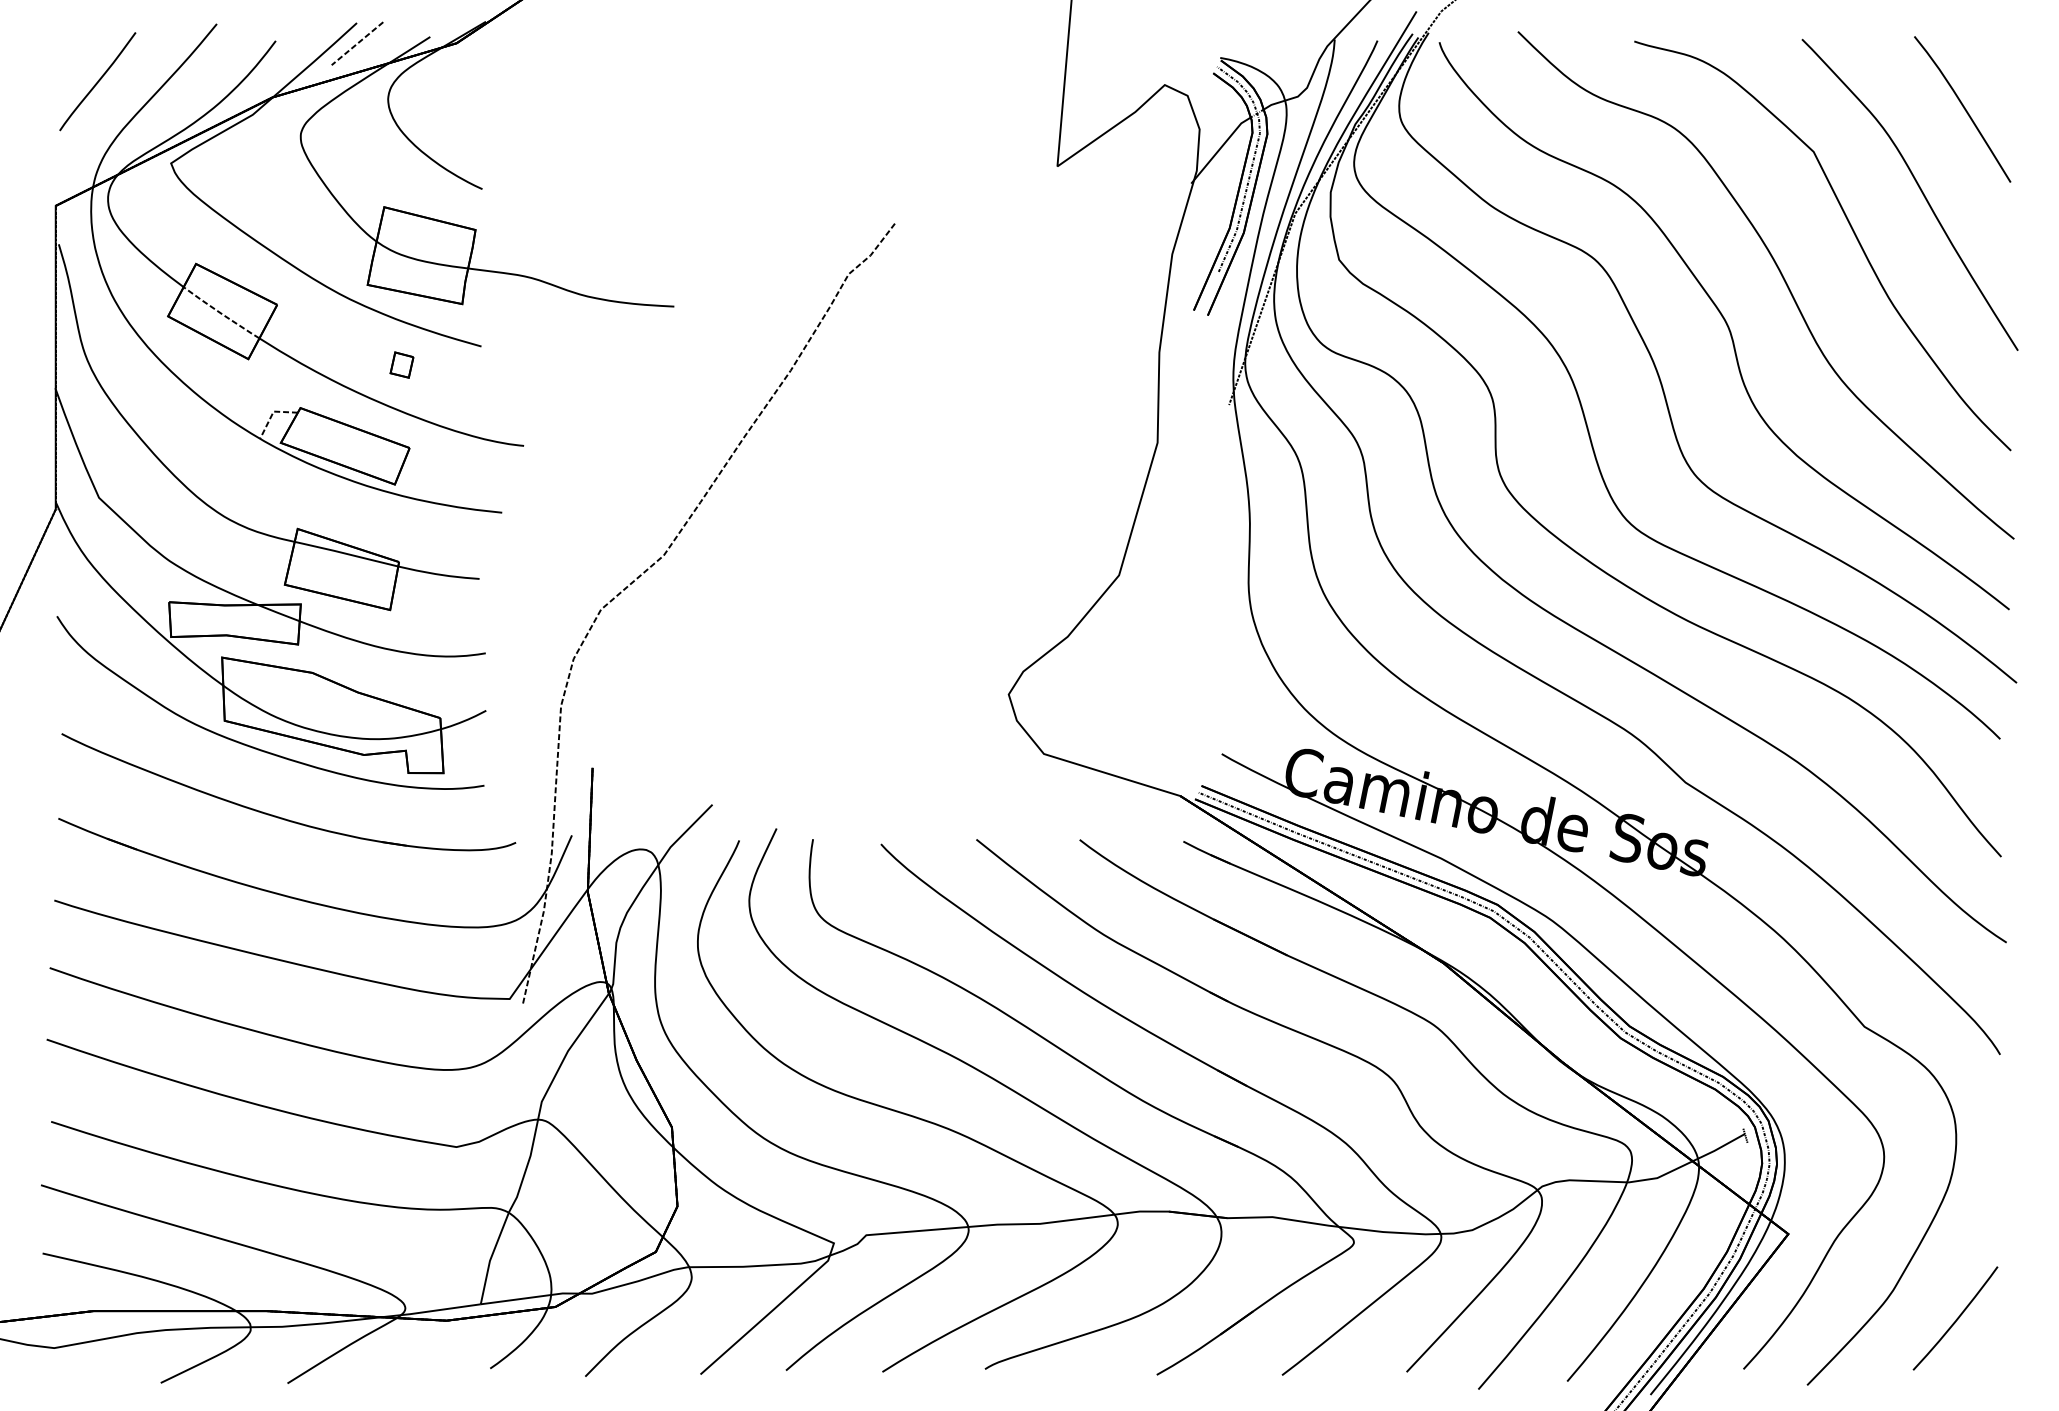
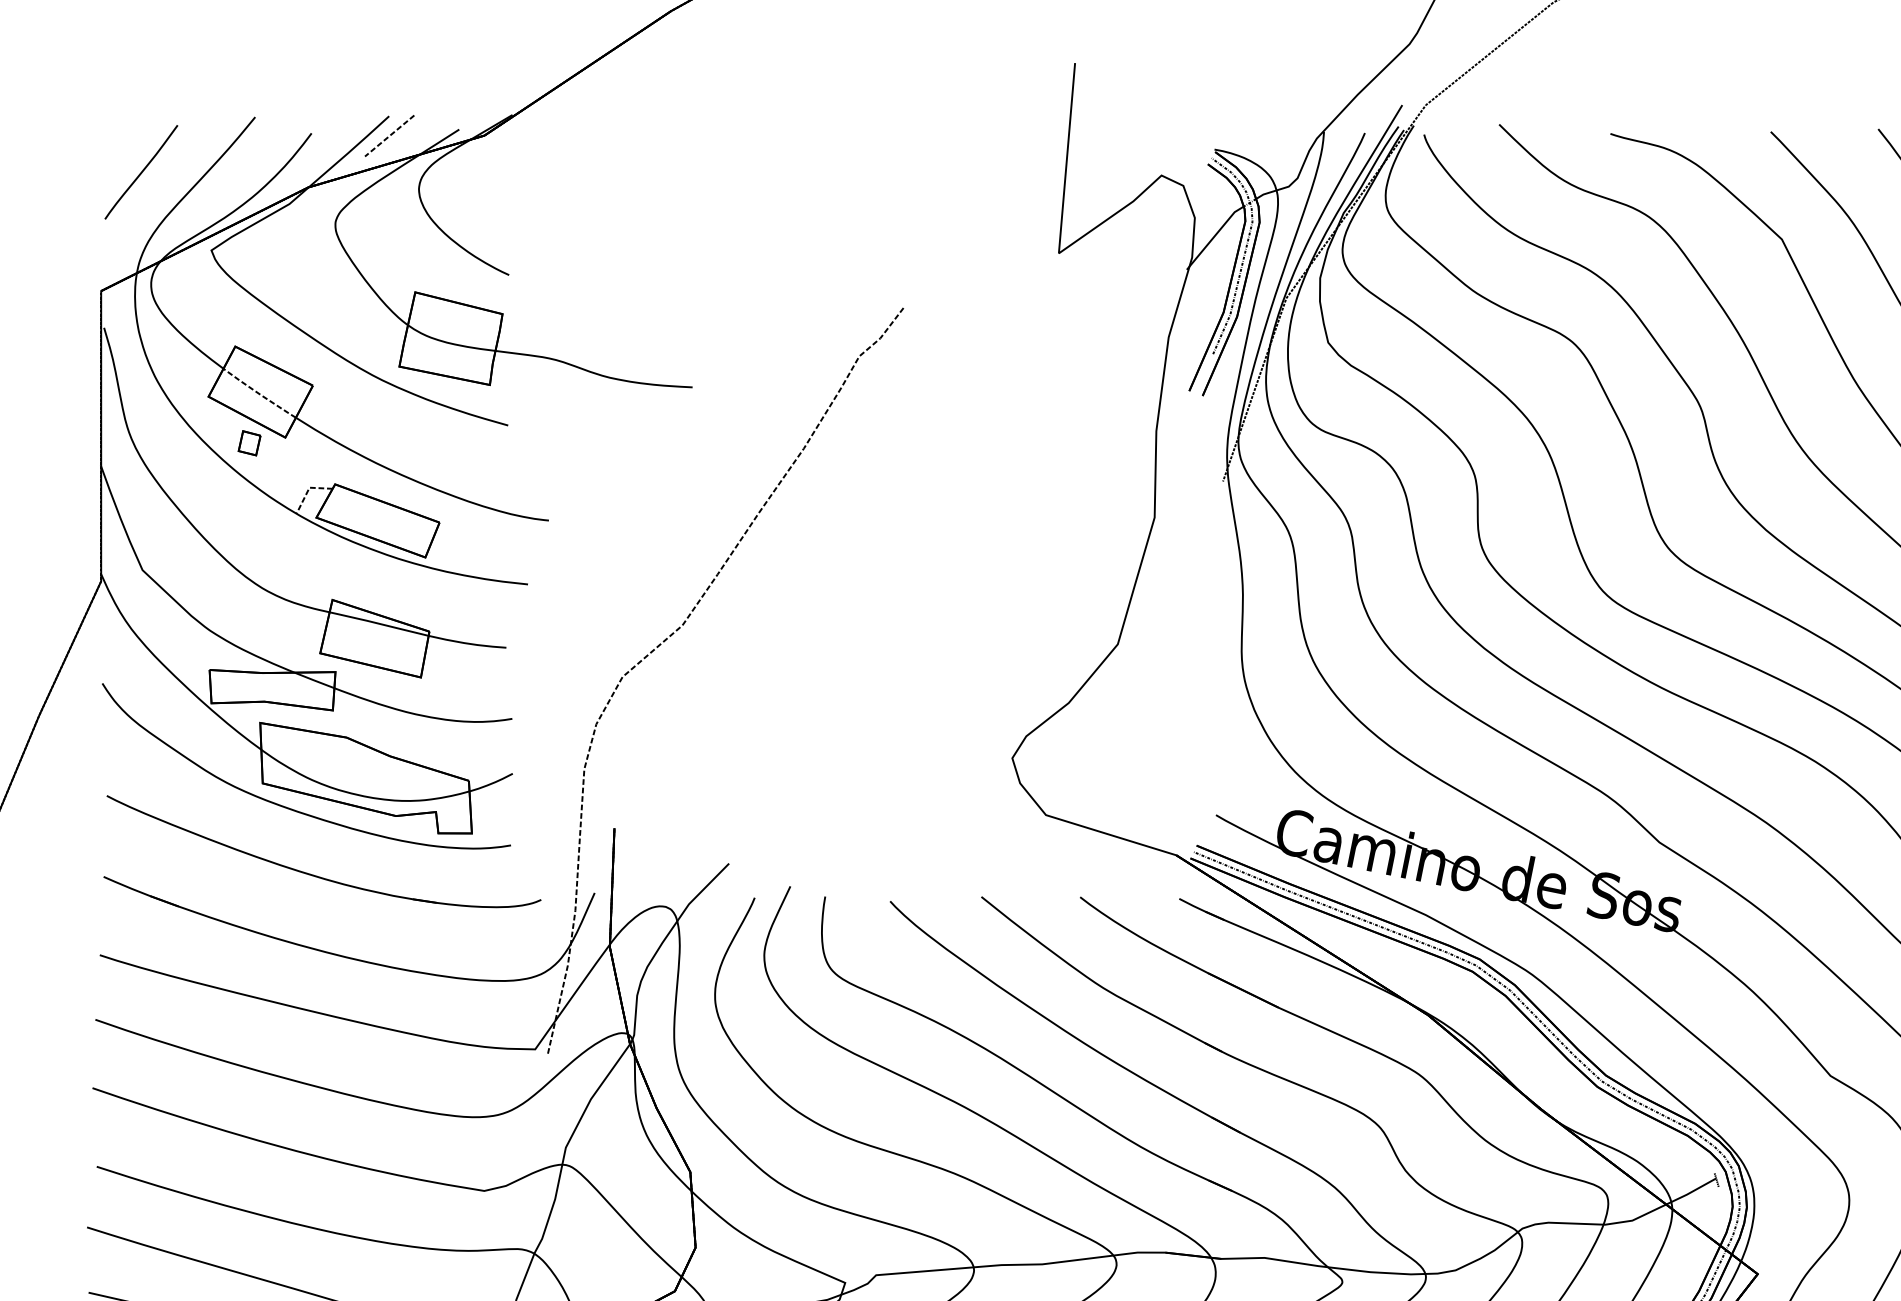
part: (401, 364) -> (249, 442), moved

